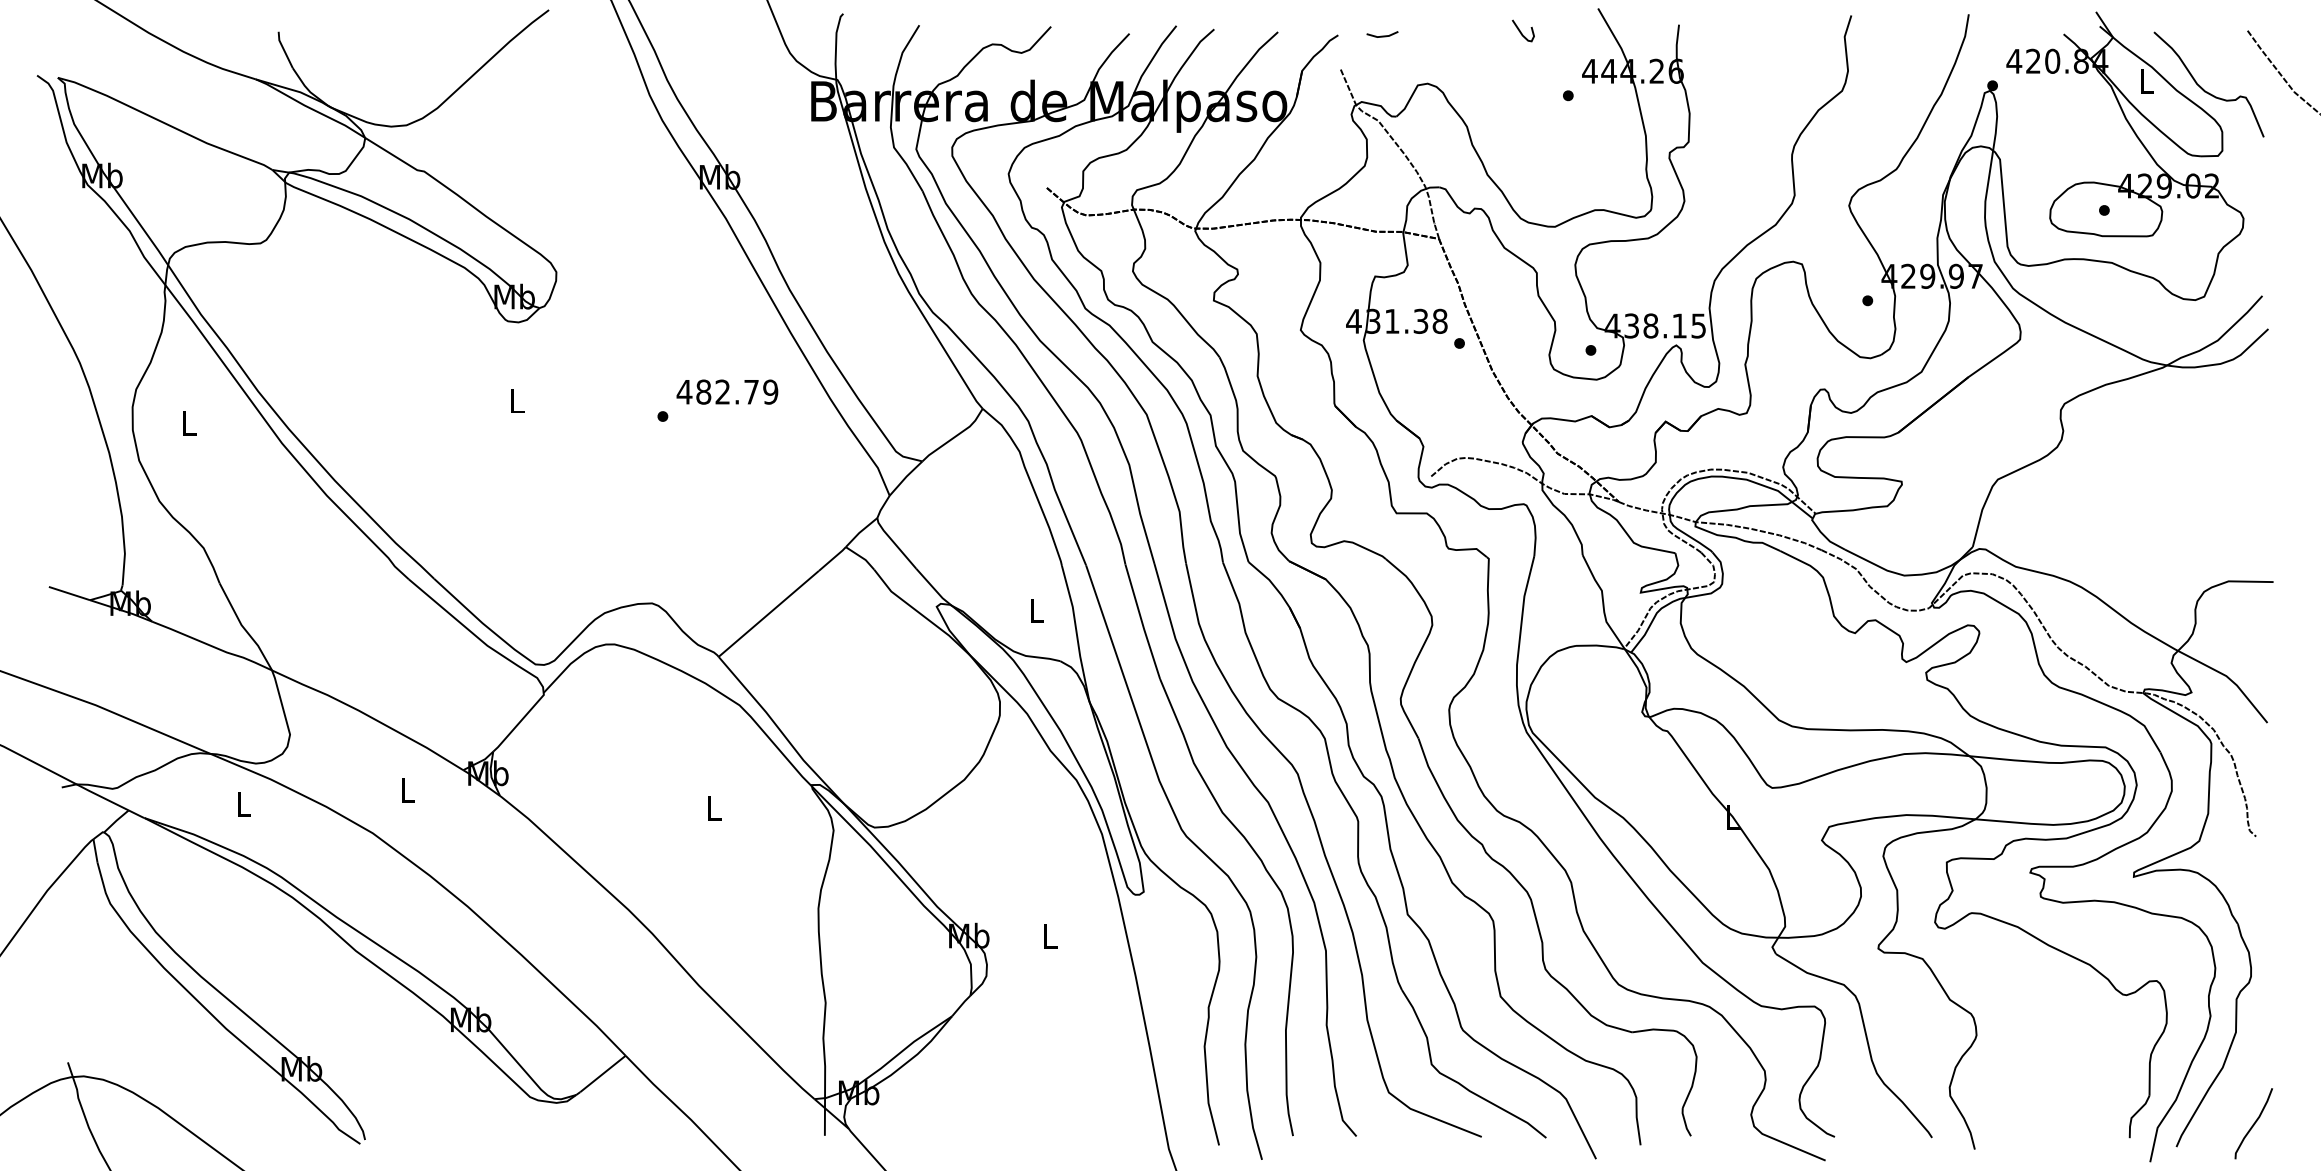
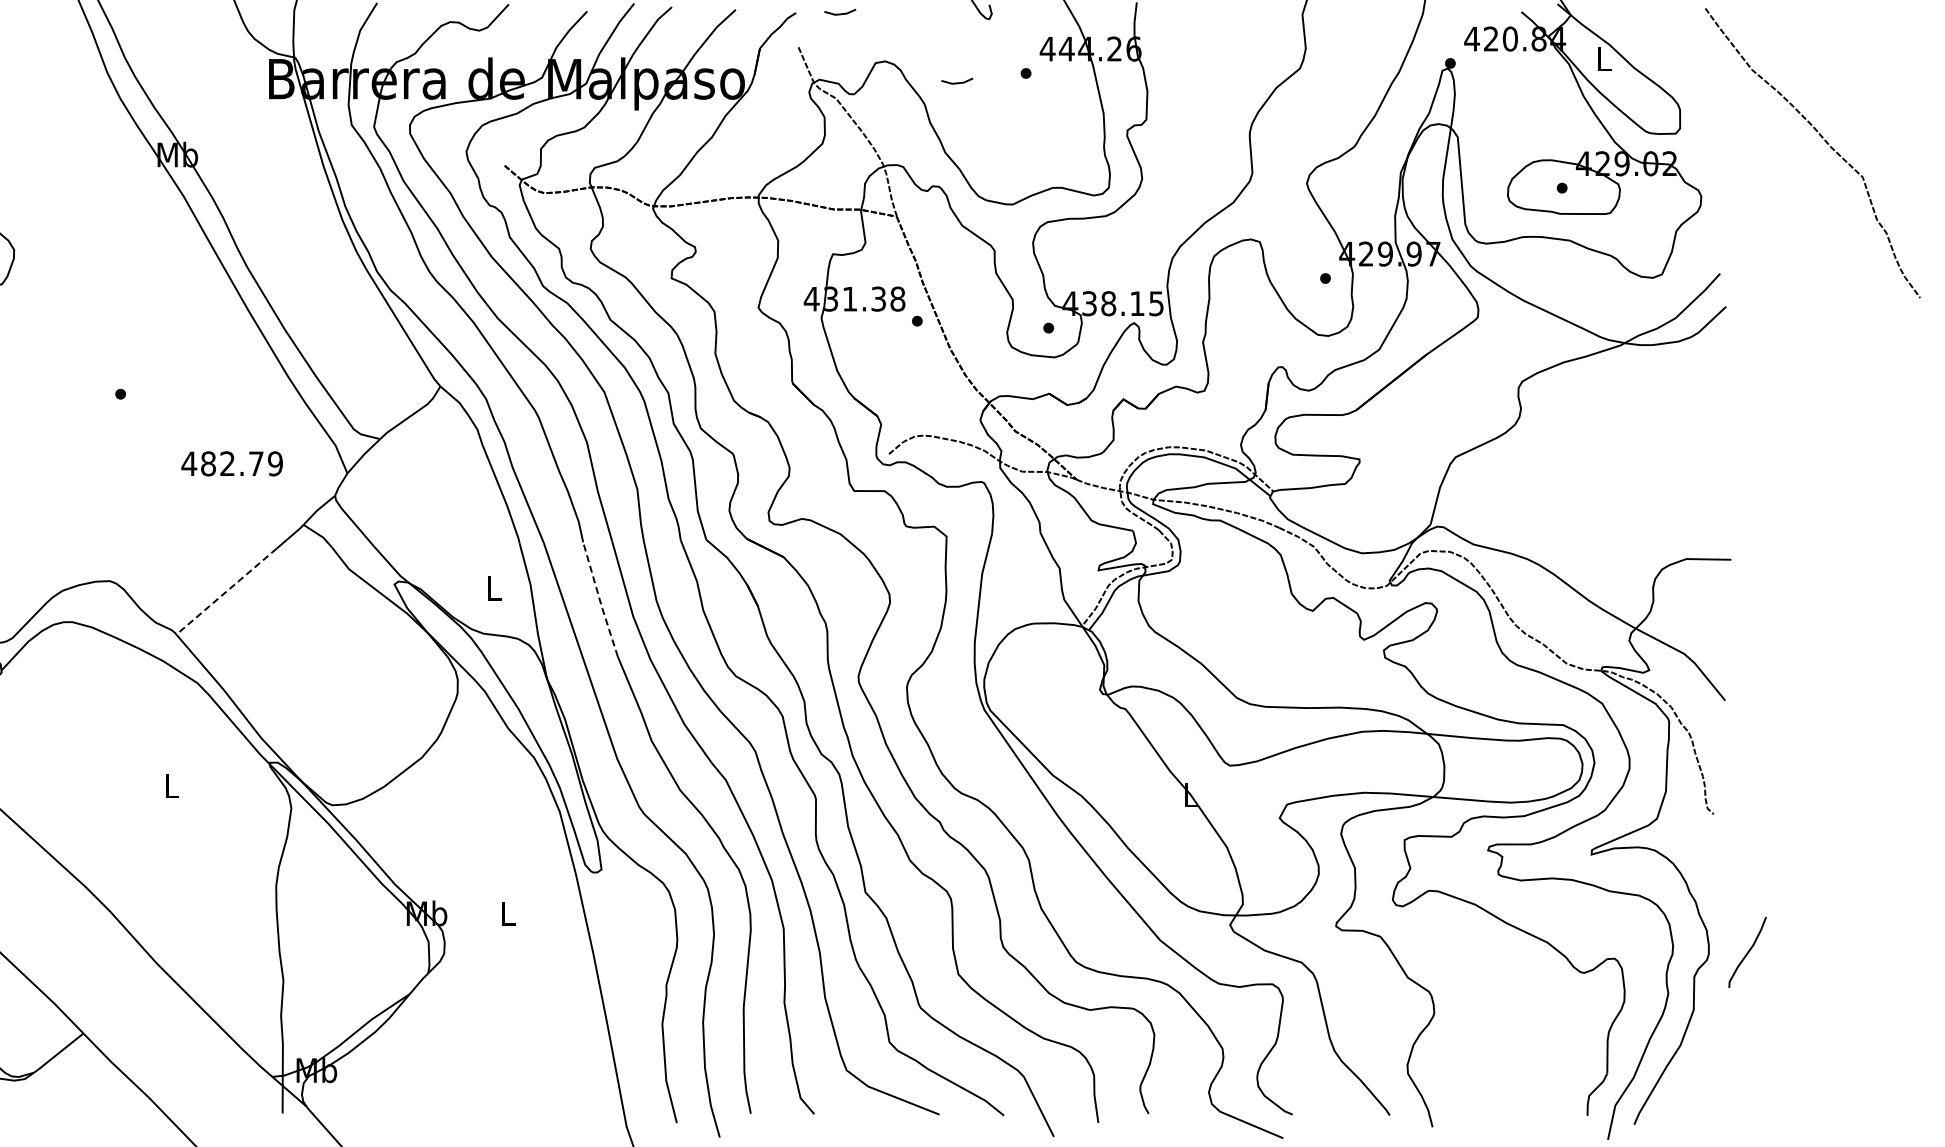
curve: (2203, 88) -> (1661, 66), removed
line: (1499, 104) -> (957, 82), added
text: (727, 391) -> (232, 463), moved
line: (768, 614) -> (226, 592), solid -> dashed
line: (1142, 622) -> (600, 600), solid -> dashed
curve: (2253, 1123) -> (1747, 952), moved

